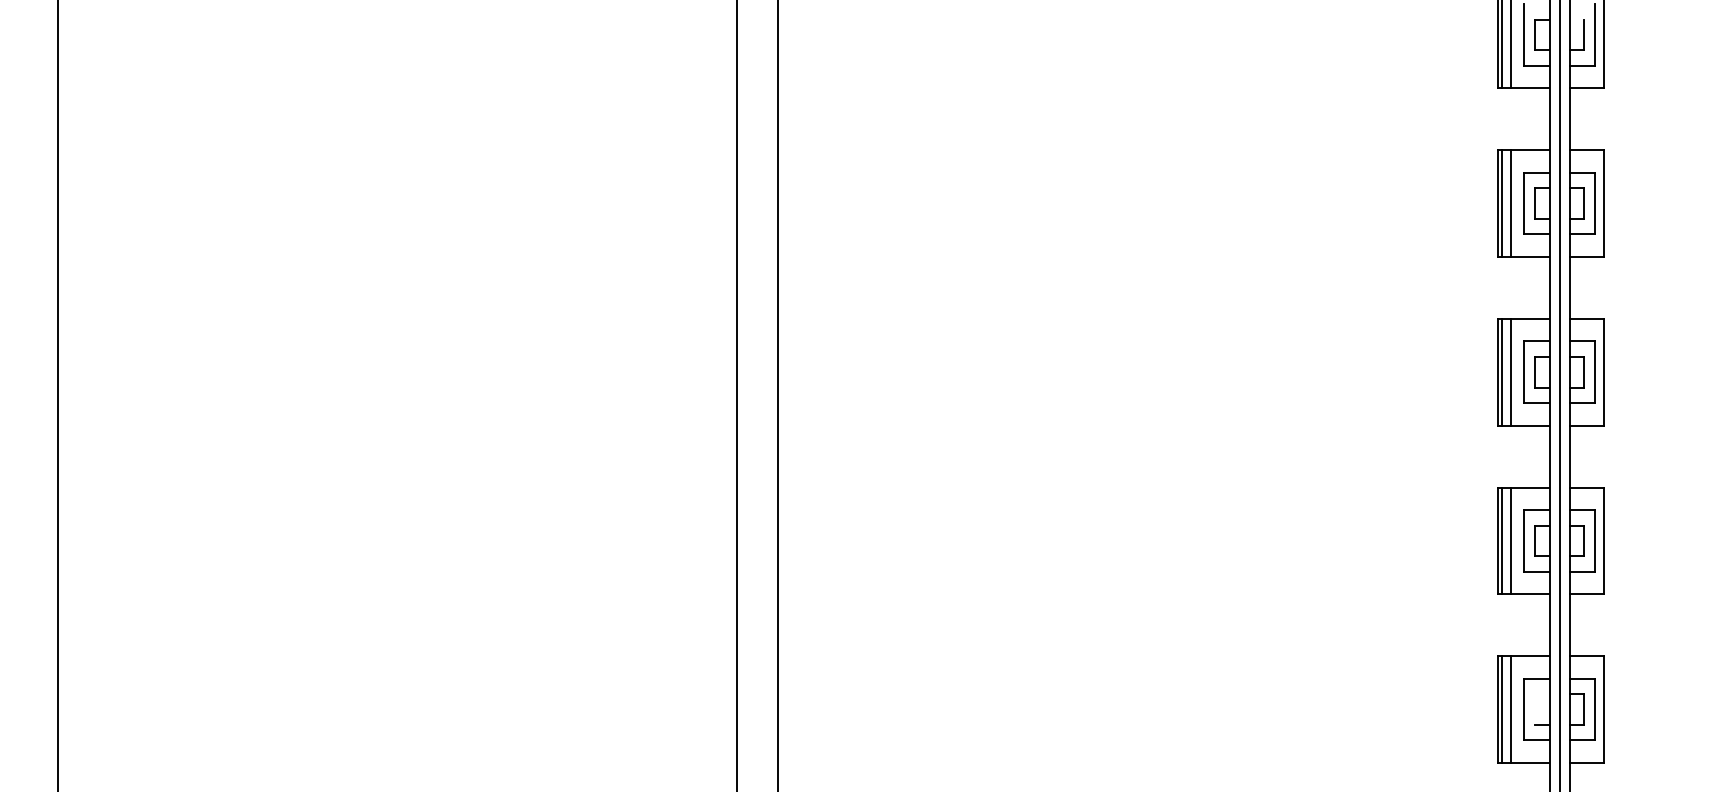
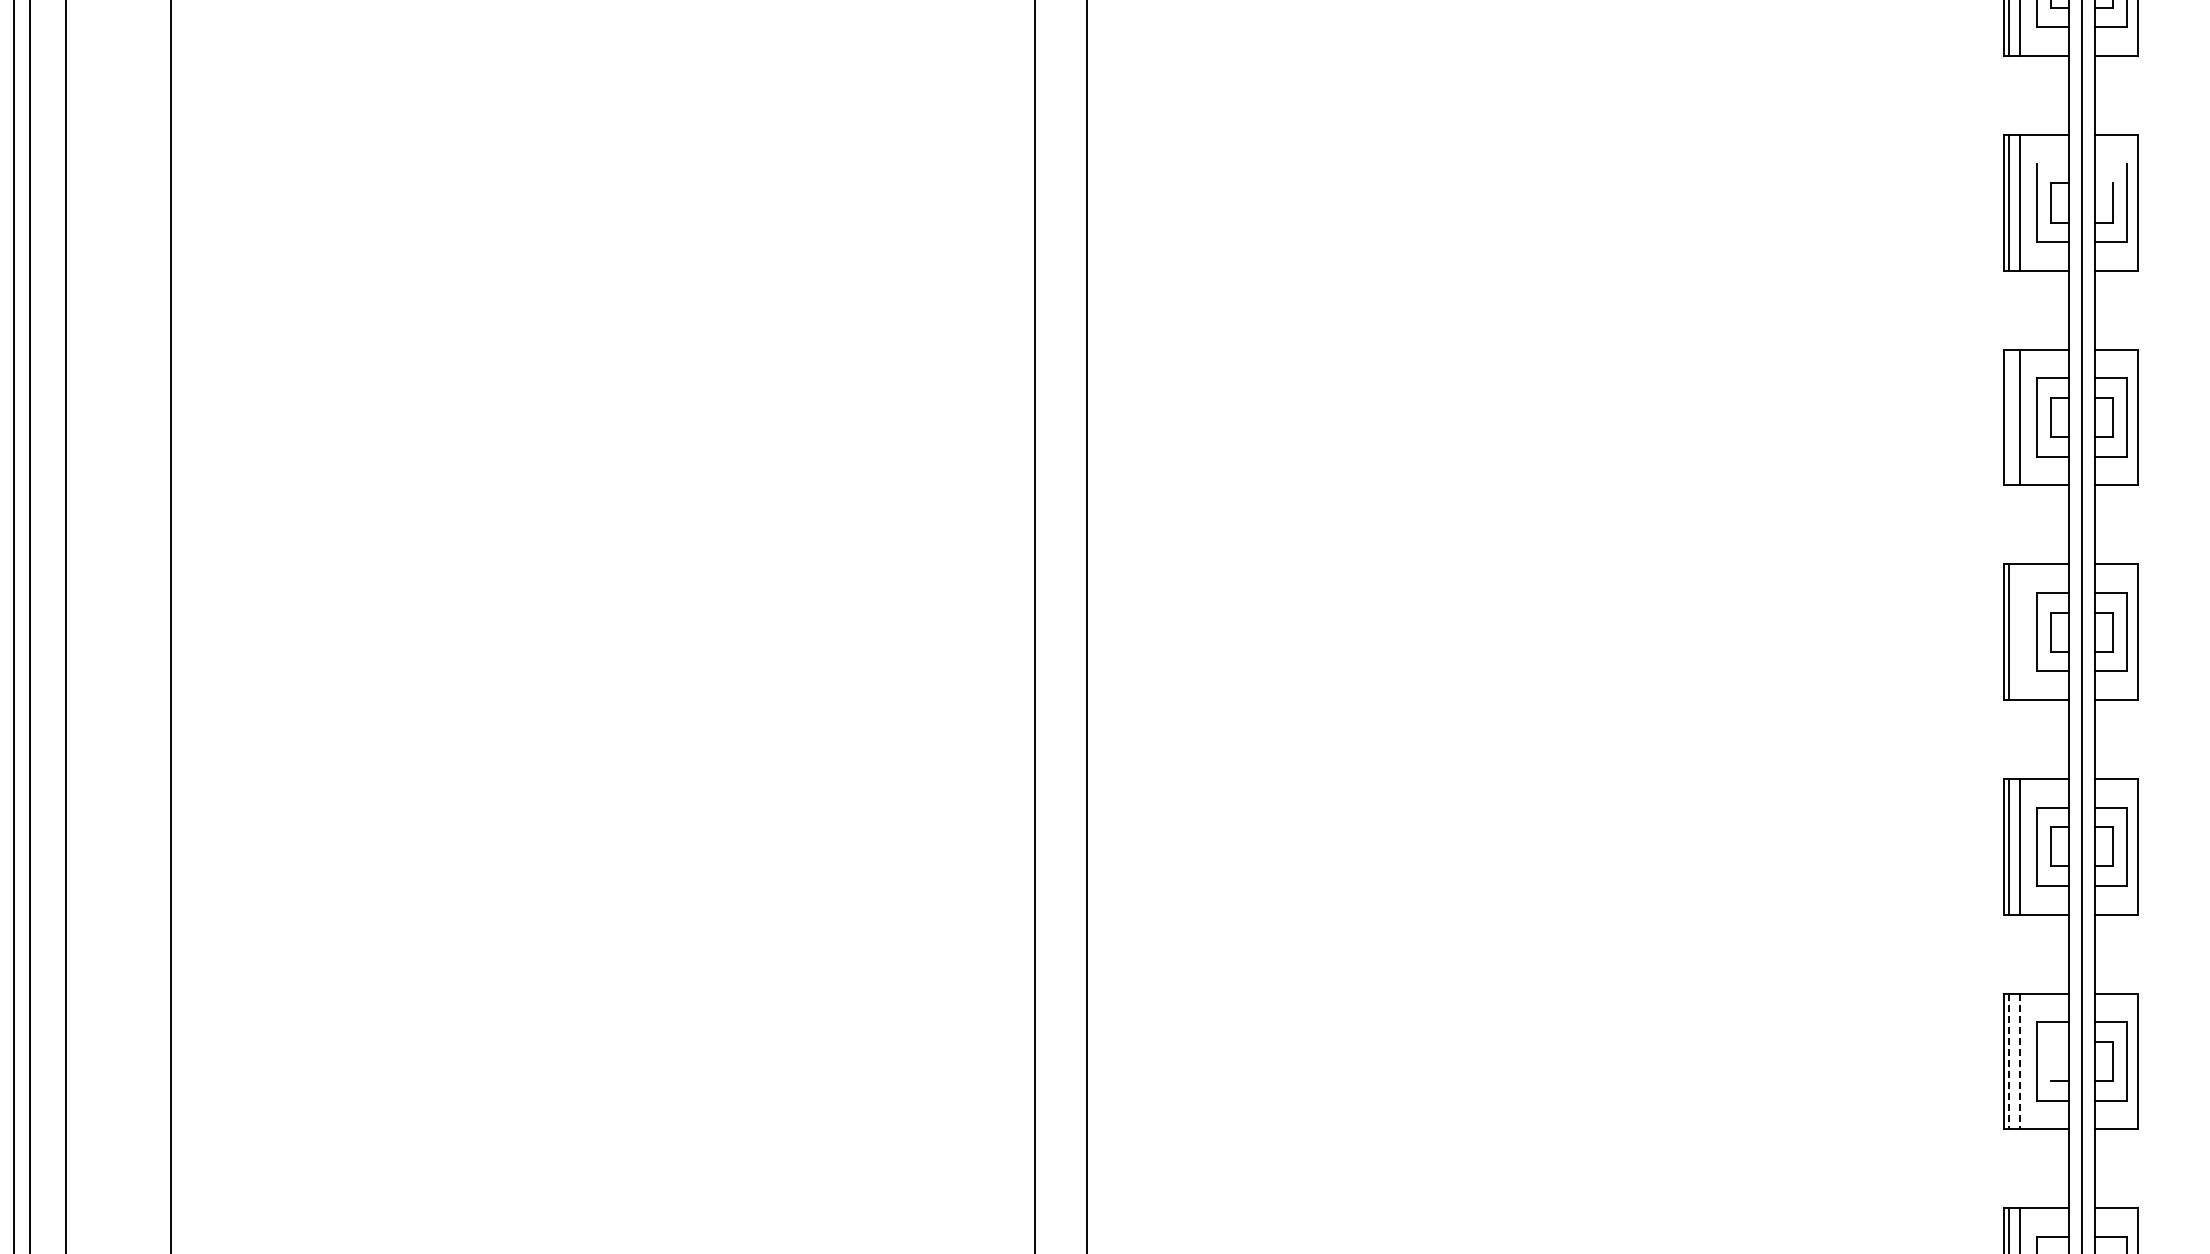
line: (1502, 203) -> (2009, 417), removed
line: (1511, 371) -> (2020, 631), removed
line: (1502, 709) -> (2009, 1061), solid -> dashed
line: (1511, 709) -> (2020, 1061), solid -> dashed

